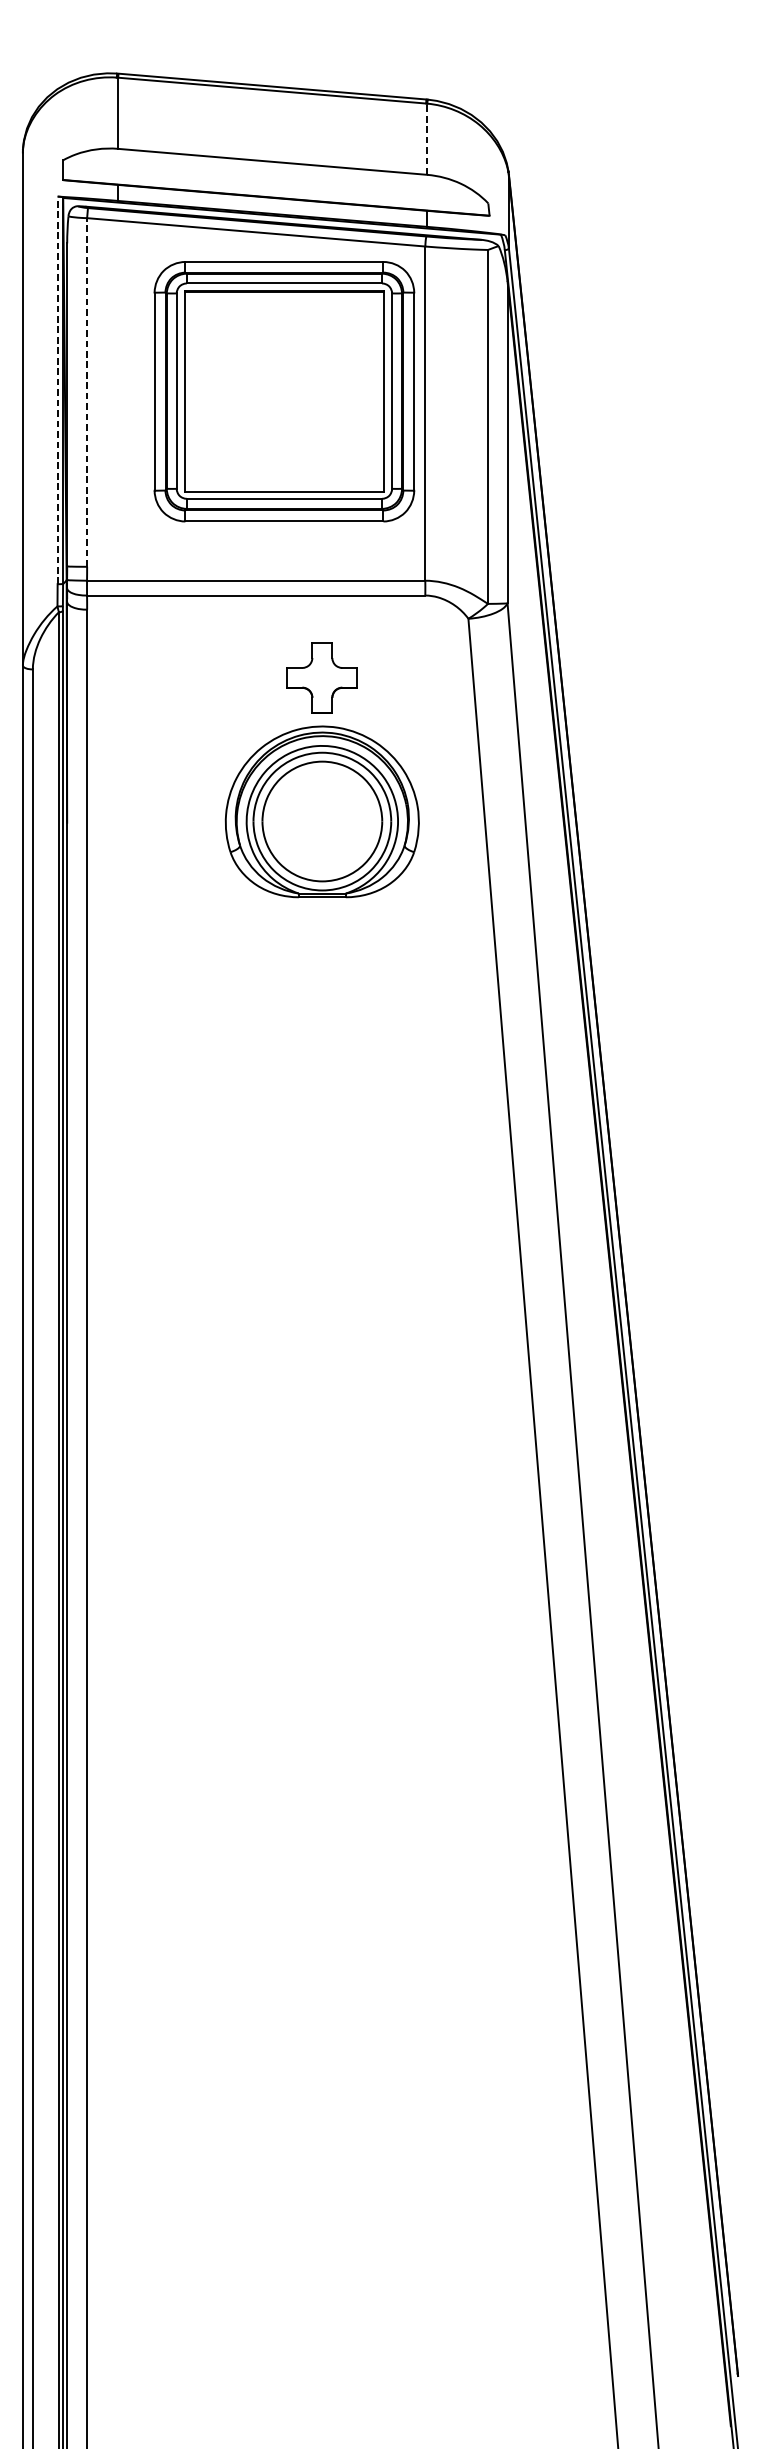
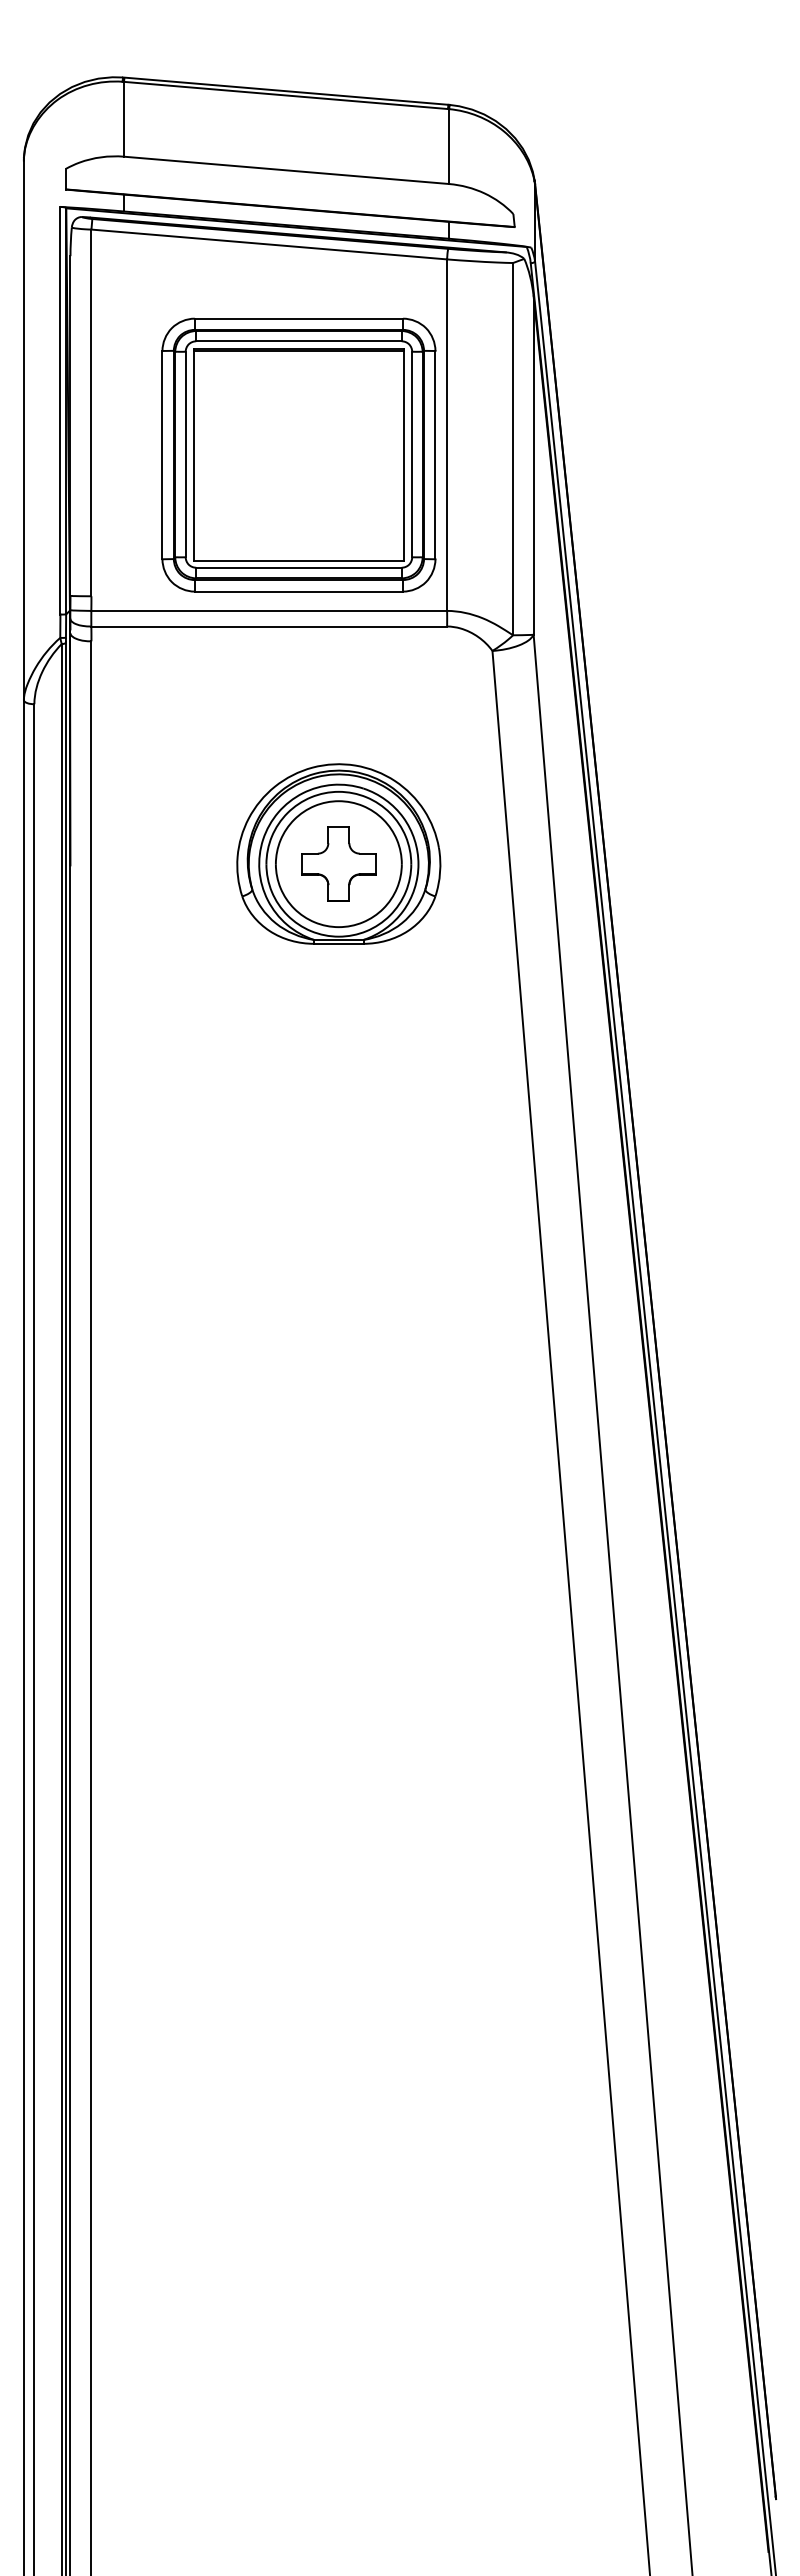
line: (427, 139) -> (449, 146), dashed -> solid
line: (57, 390) -> (60, 410), dashed -> solid
part: (283, 391) -> (298, 454), moved
line: (87, 392) -> (91, 412), dashed -> solid
part: (322, 677) -> (338, 863), moved

